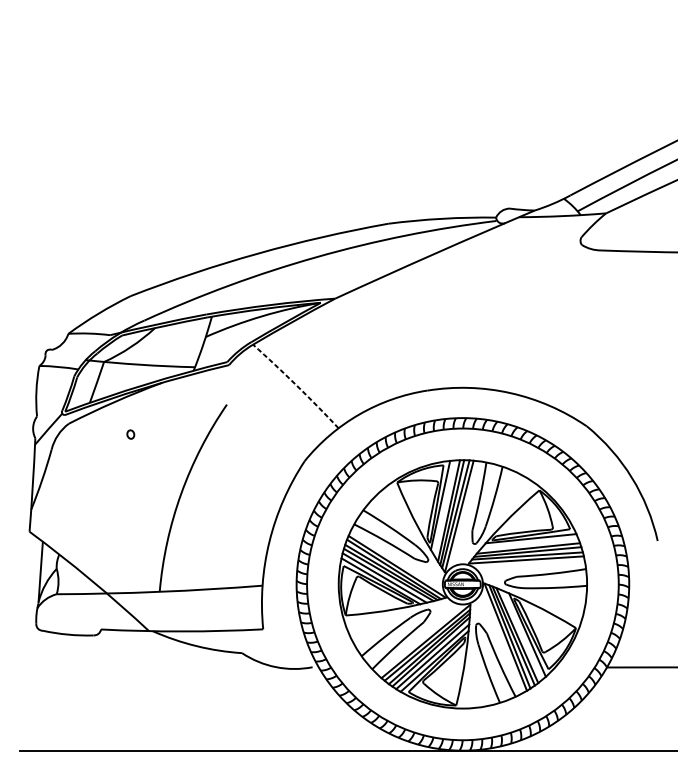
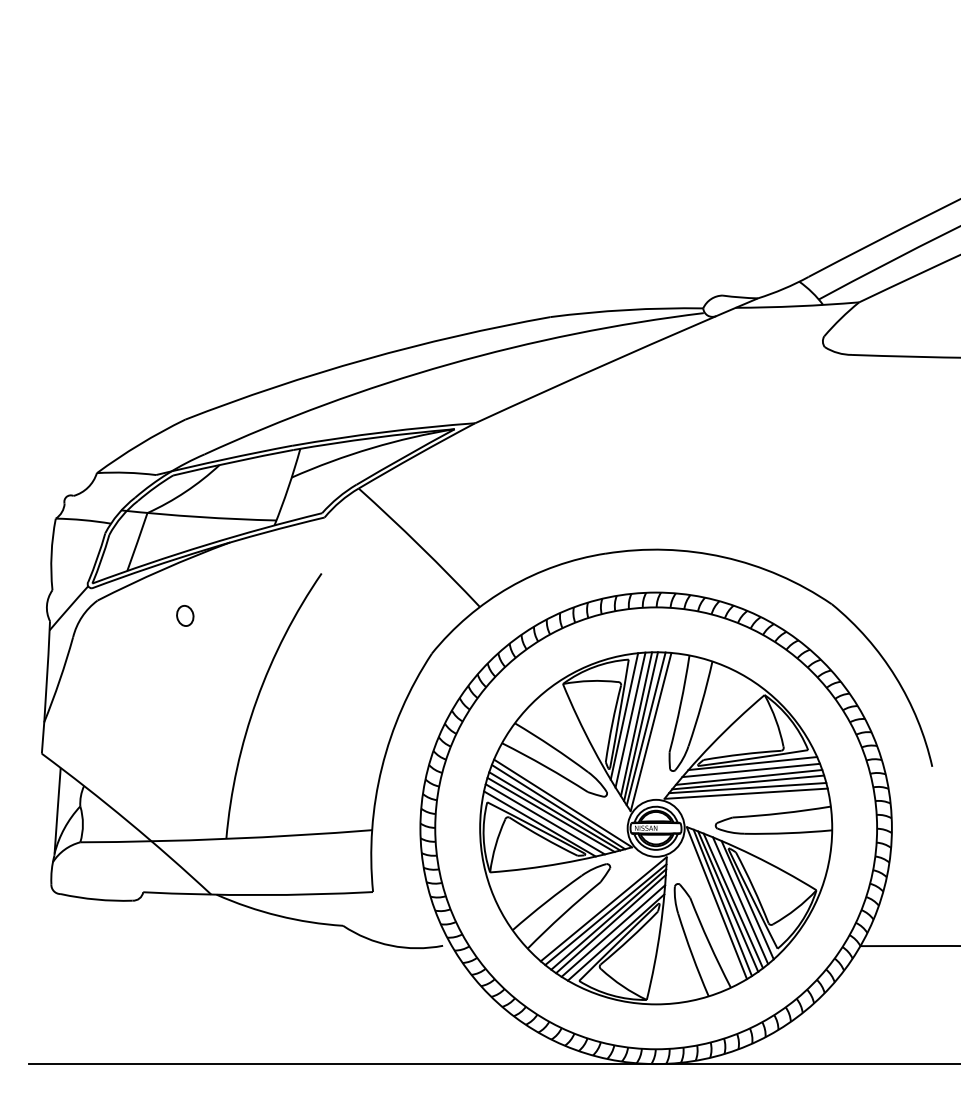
arc: (296, 385) -> (420, 546), dashed -> solid
part: (130, 434) -> (185, 615), size x1.67
line: (444, 507) -> (630, 719), added
line: (530, 543) -> (751, 770), added
line: (522, 635) -> (740, 900), added

